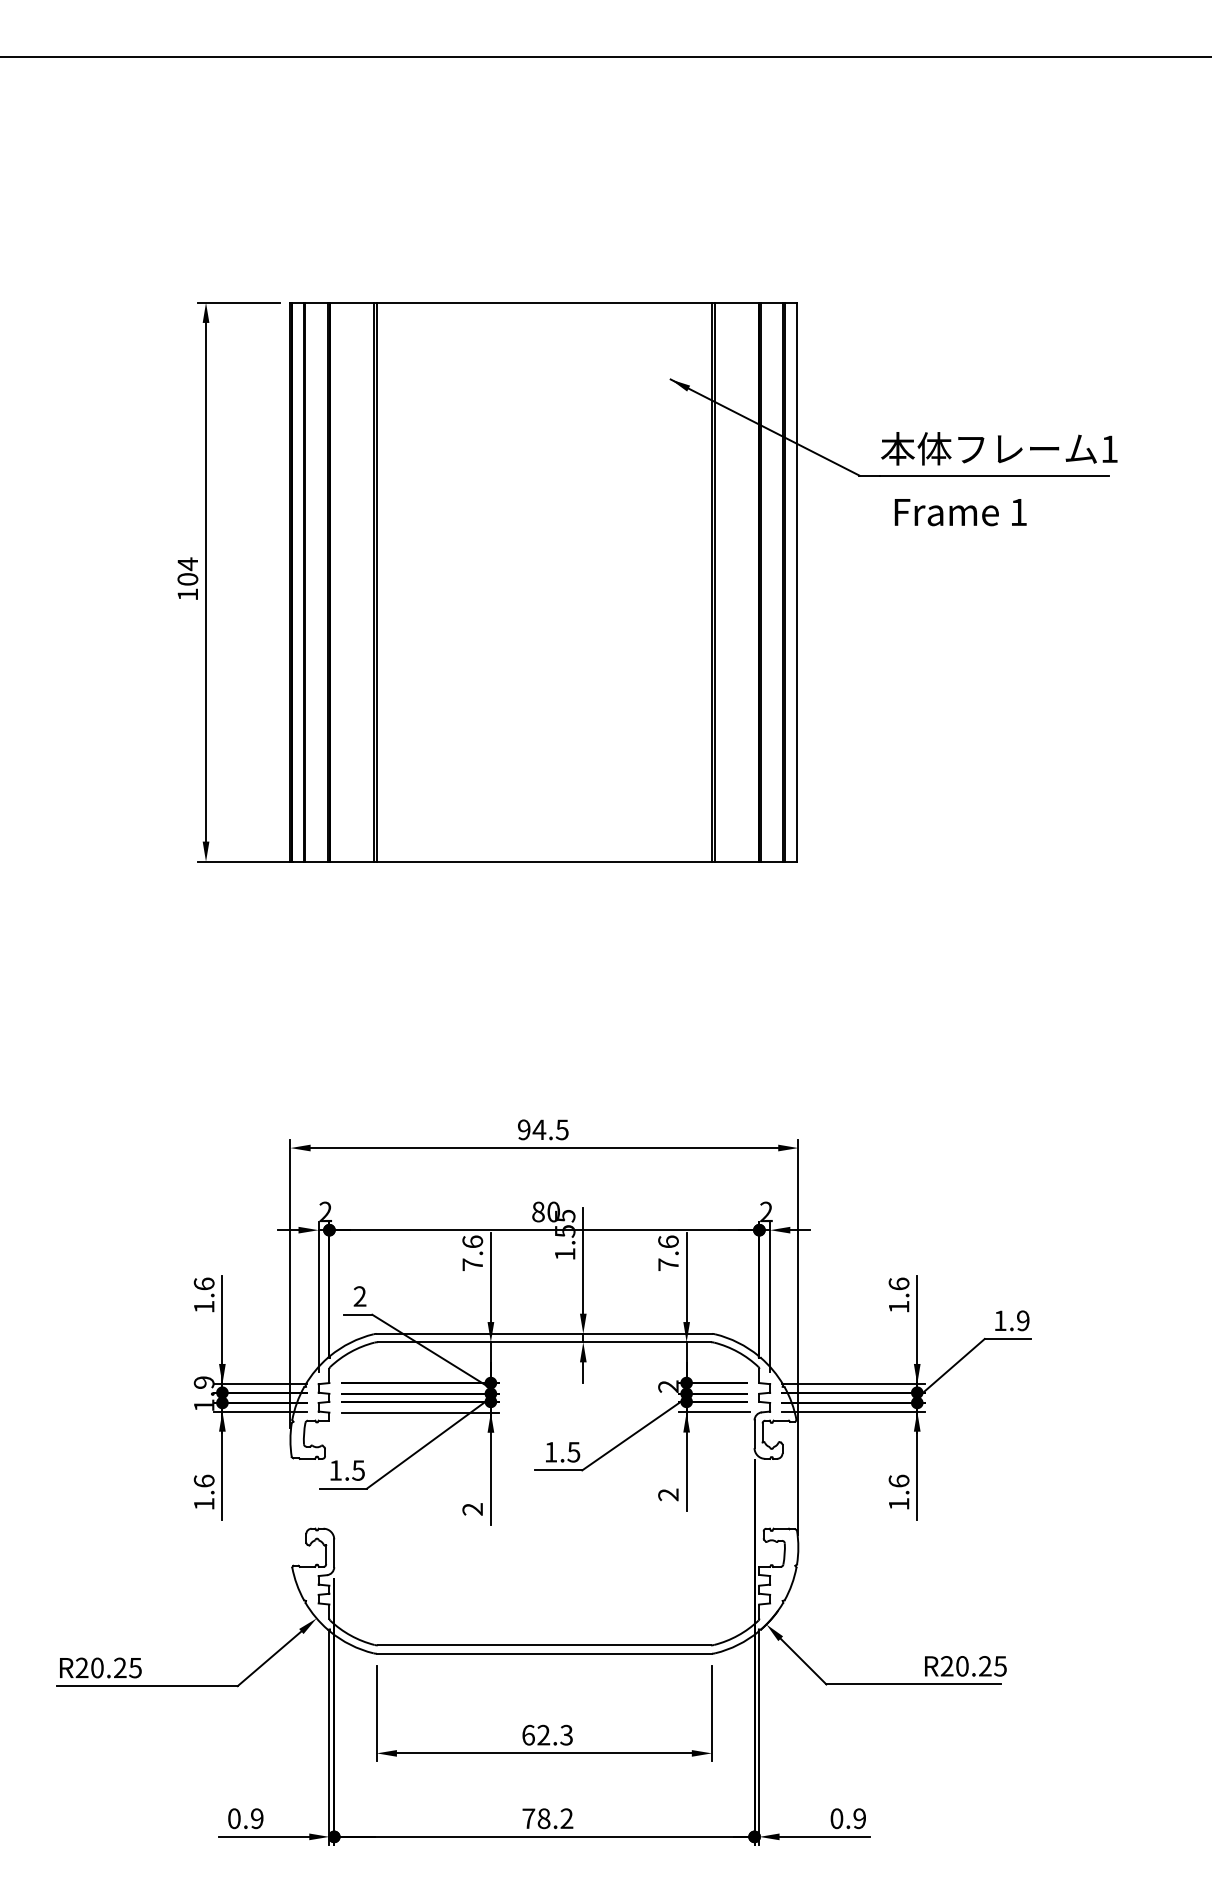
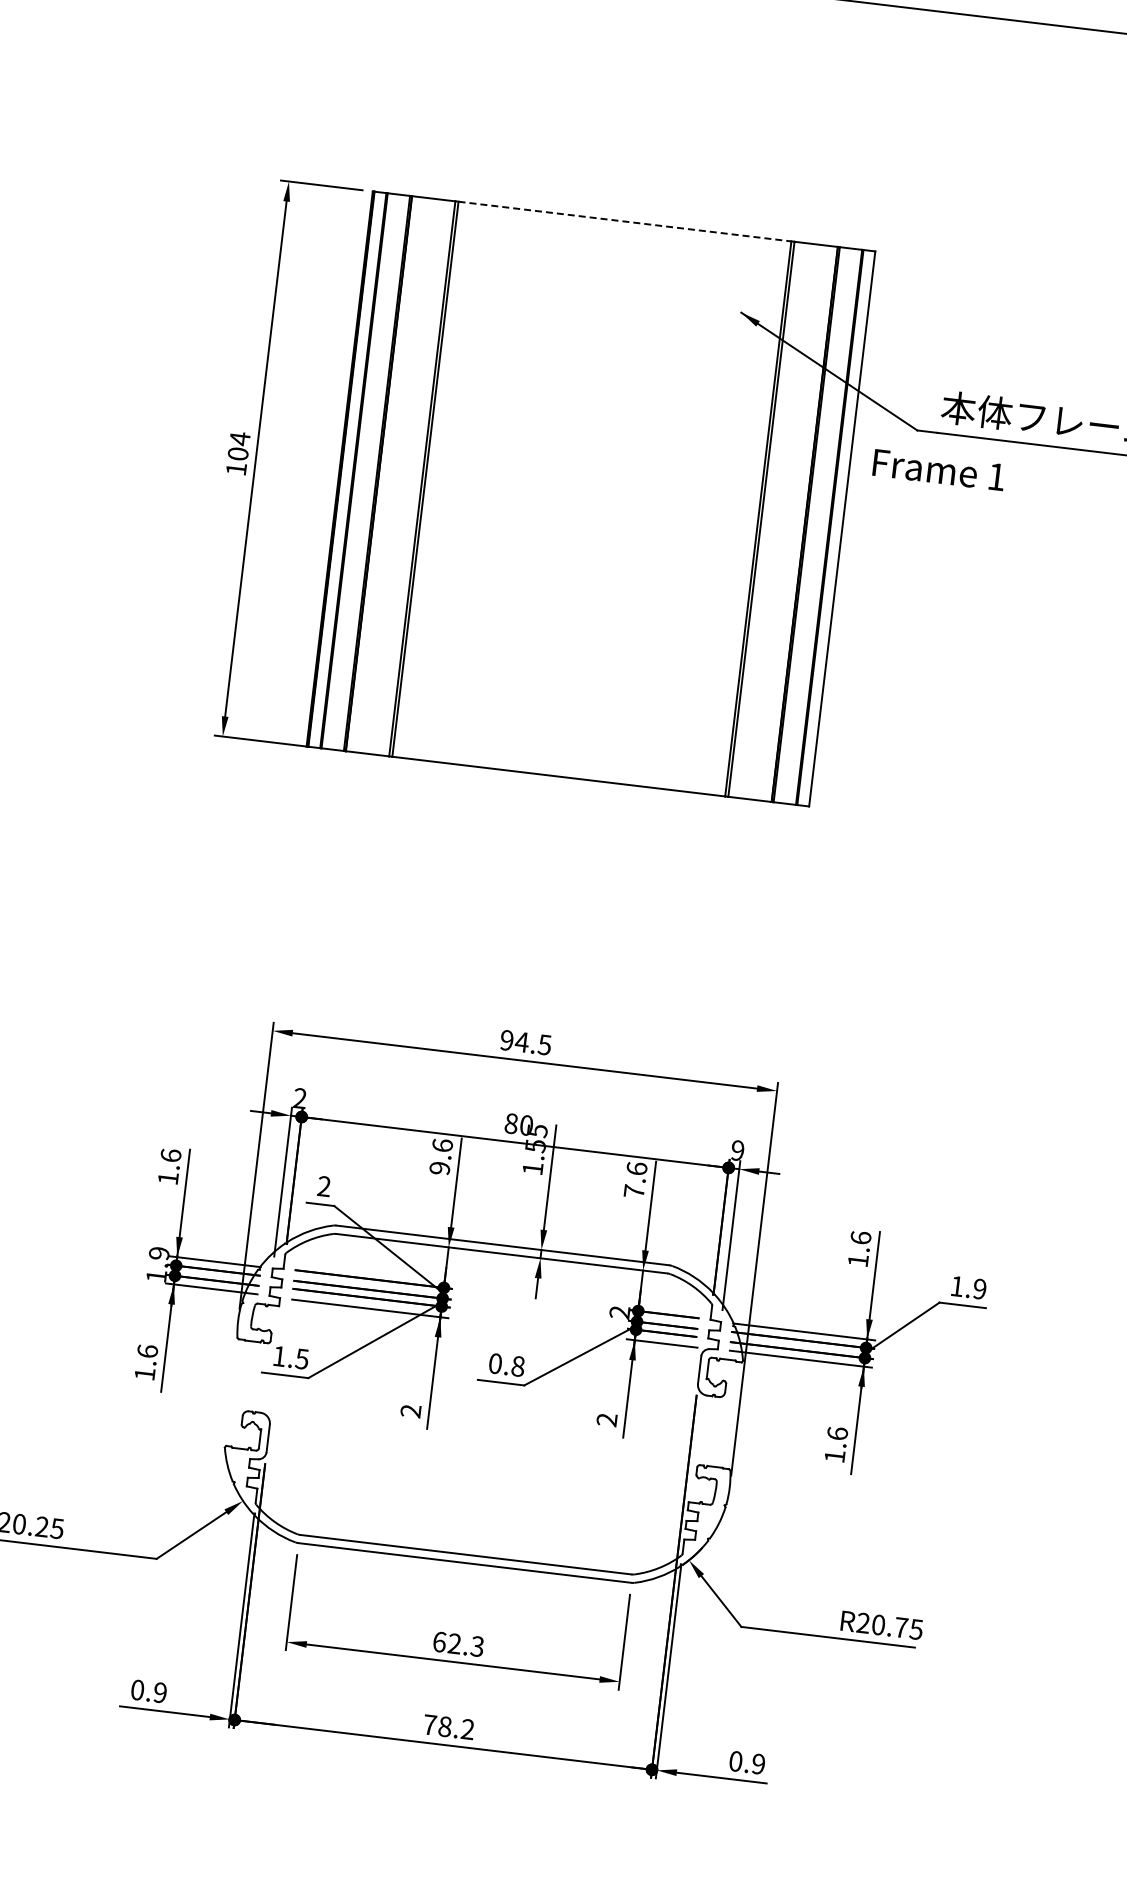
line: (544, 302) -> (625, 221), solid -> dashed
text: (960, 512) -> (938, 470), moved
text: (766, 1212) -> (737, 1151), 2 -> 9
text: (472, 1264) -> (439, 1168), 7.6 -> 9.6
text: (562, 1451) -> (506, 1364), 1.5 -> 0.8
text: (985, 1666) -> (901, 1627), R20.25 -> R20.75

